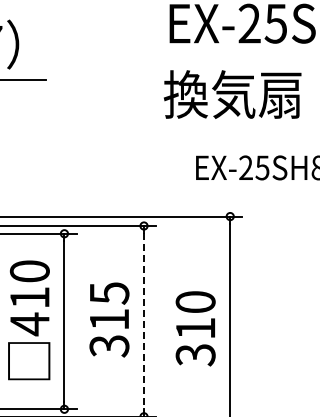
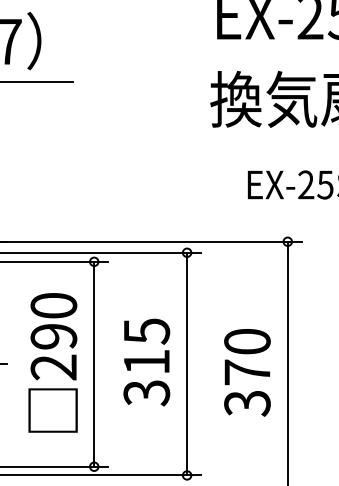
text: (29, 311) -> (53, 352), 410 -> 290
line: (144, 321) -> (187, 364), dashed -> solid
text: (195, 328) -> (247, 372), 310 -> 370

